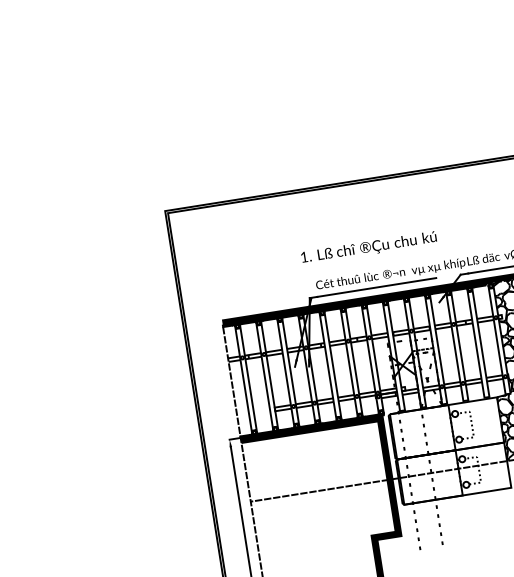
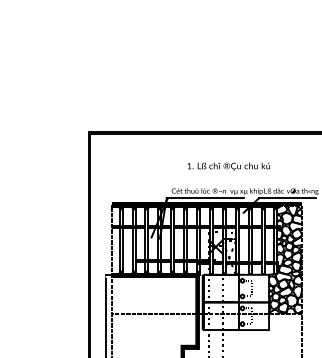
text: (368, 247) -> (228, 166), moved

